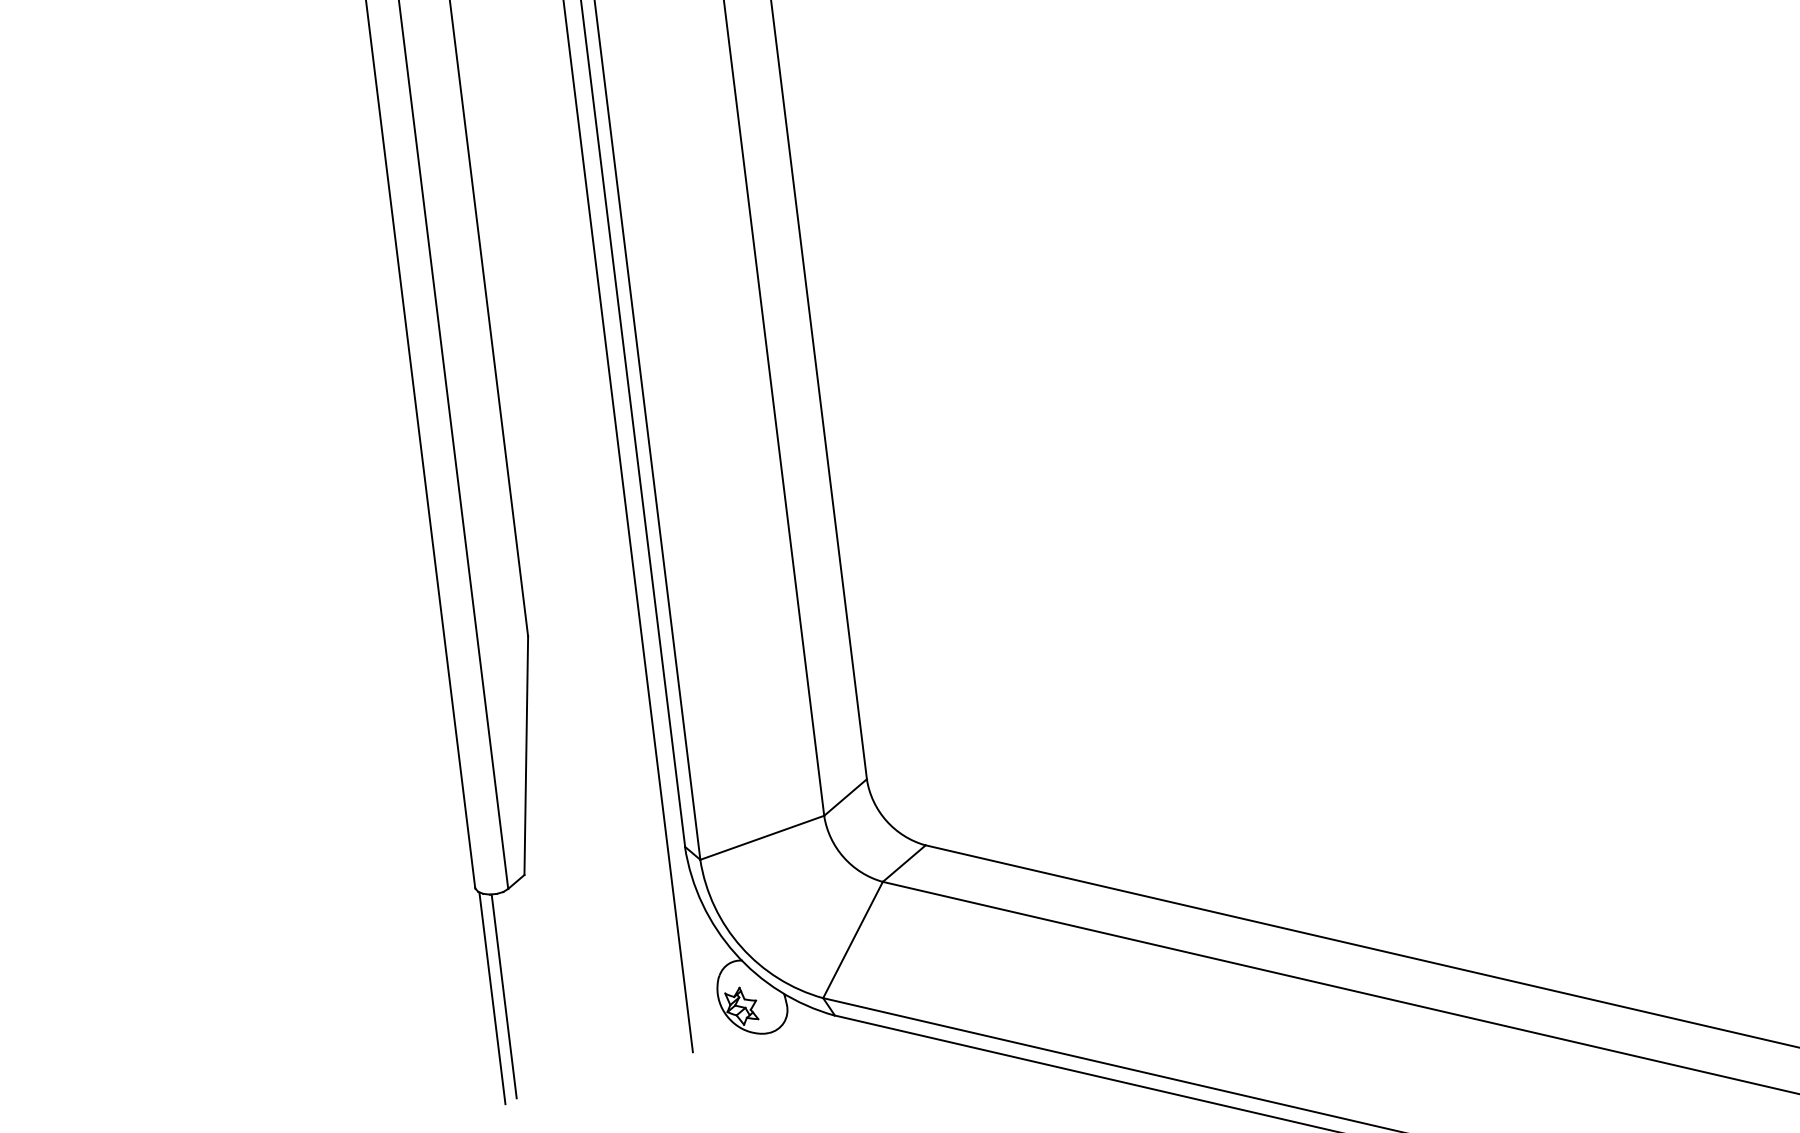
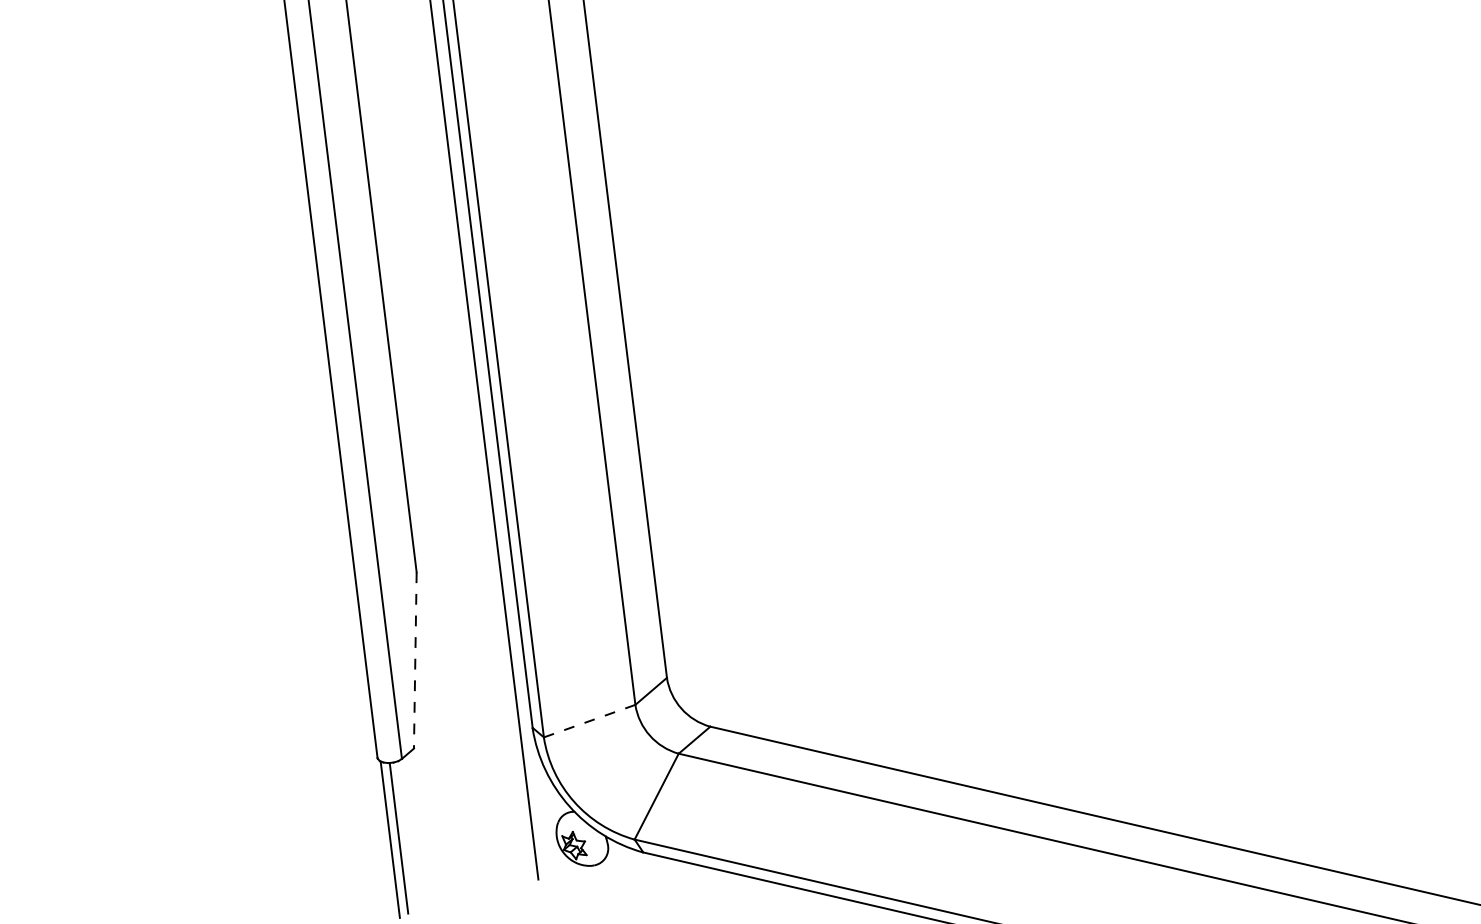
line: (526, 755) -> (415, 660), solid -> dashed
line: (762, 838) -> (589, 721), solid -> dashed

